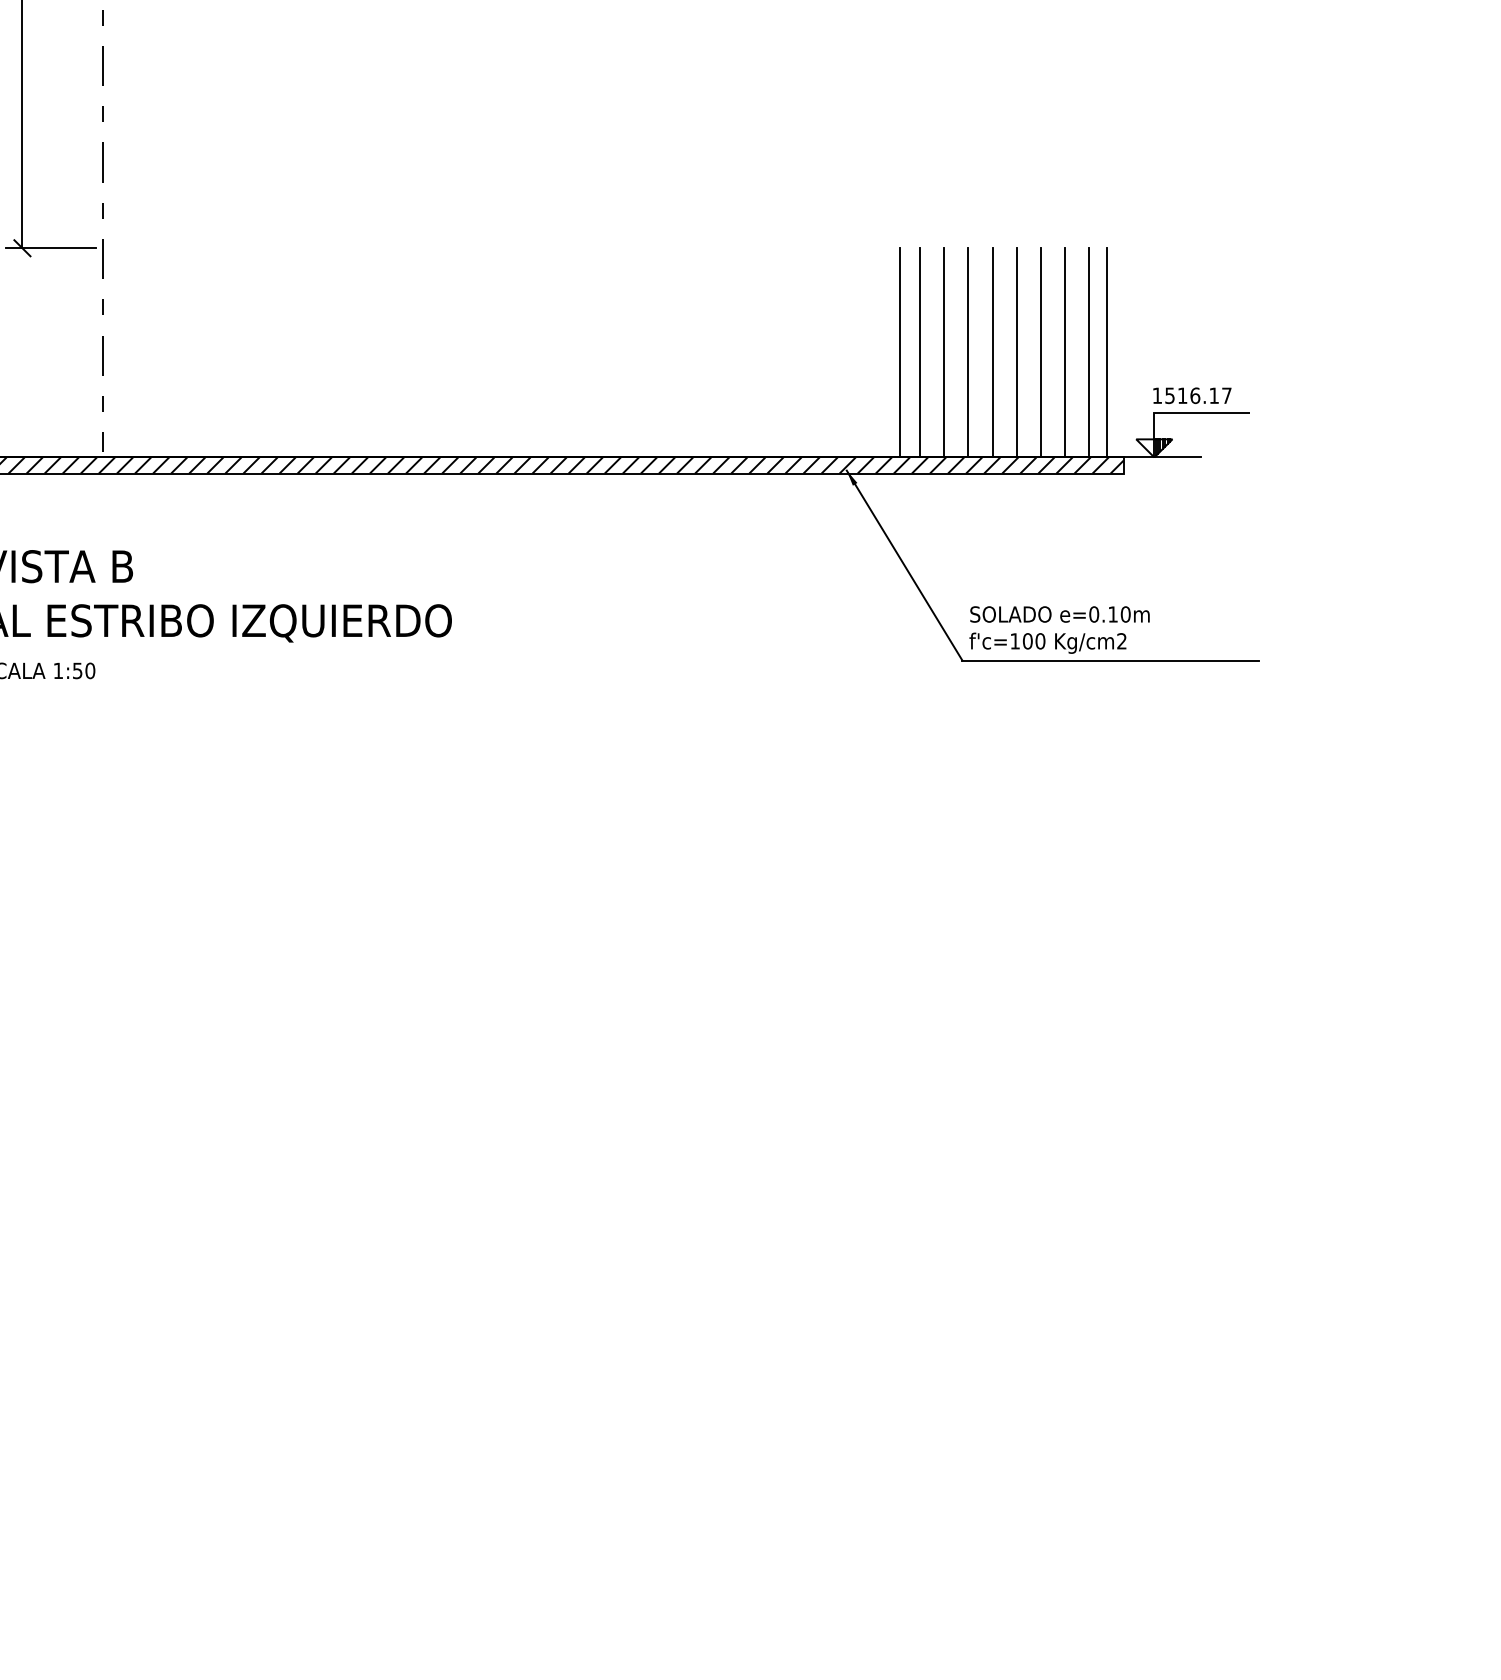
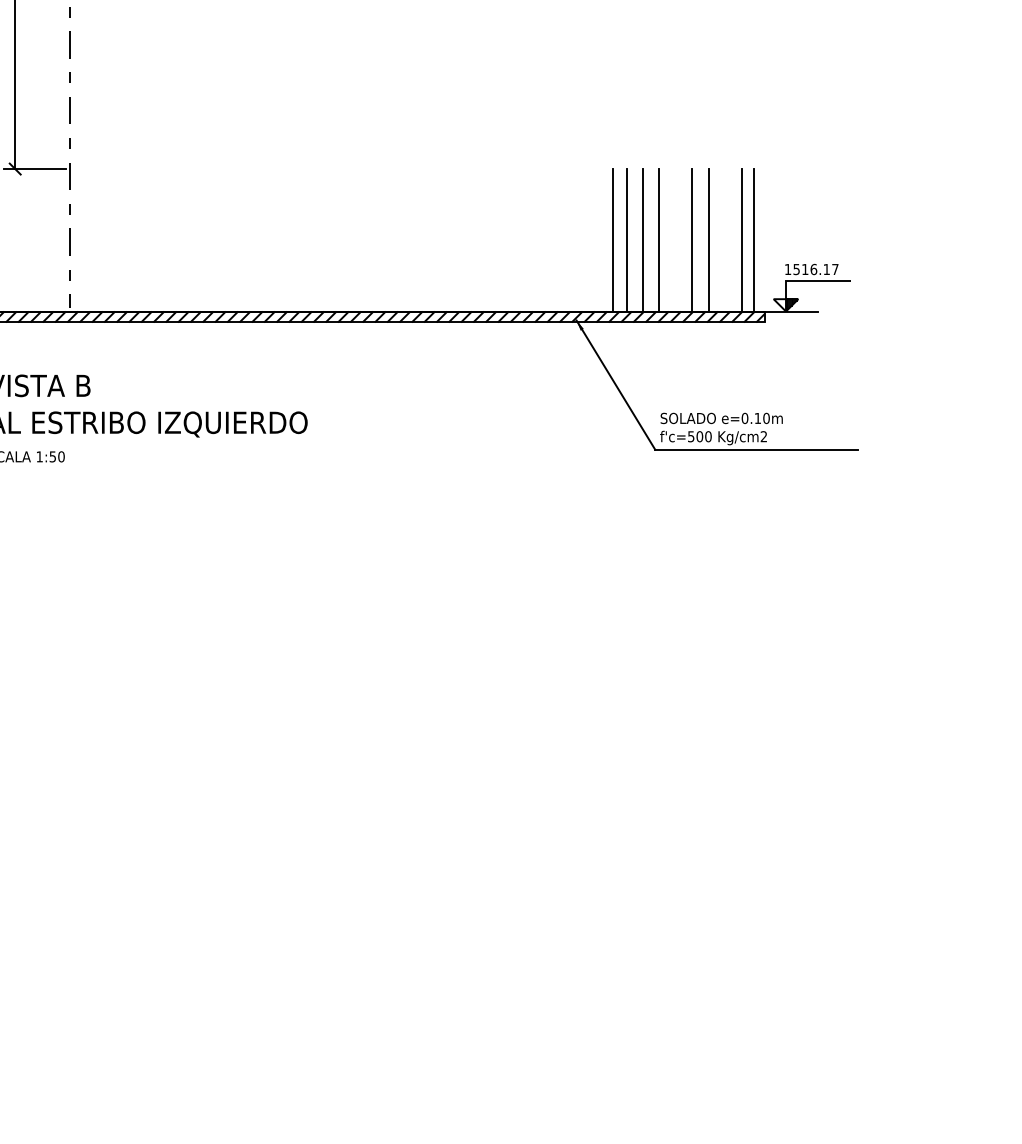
line: (992, 353) -> (675, 240), removed
line: (1065, 353) -> (725, 240), removed
text: (1015, 641) -> (691, 436), f'c=100 -> f'c=500

